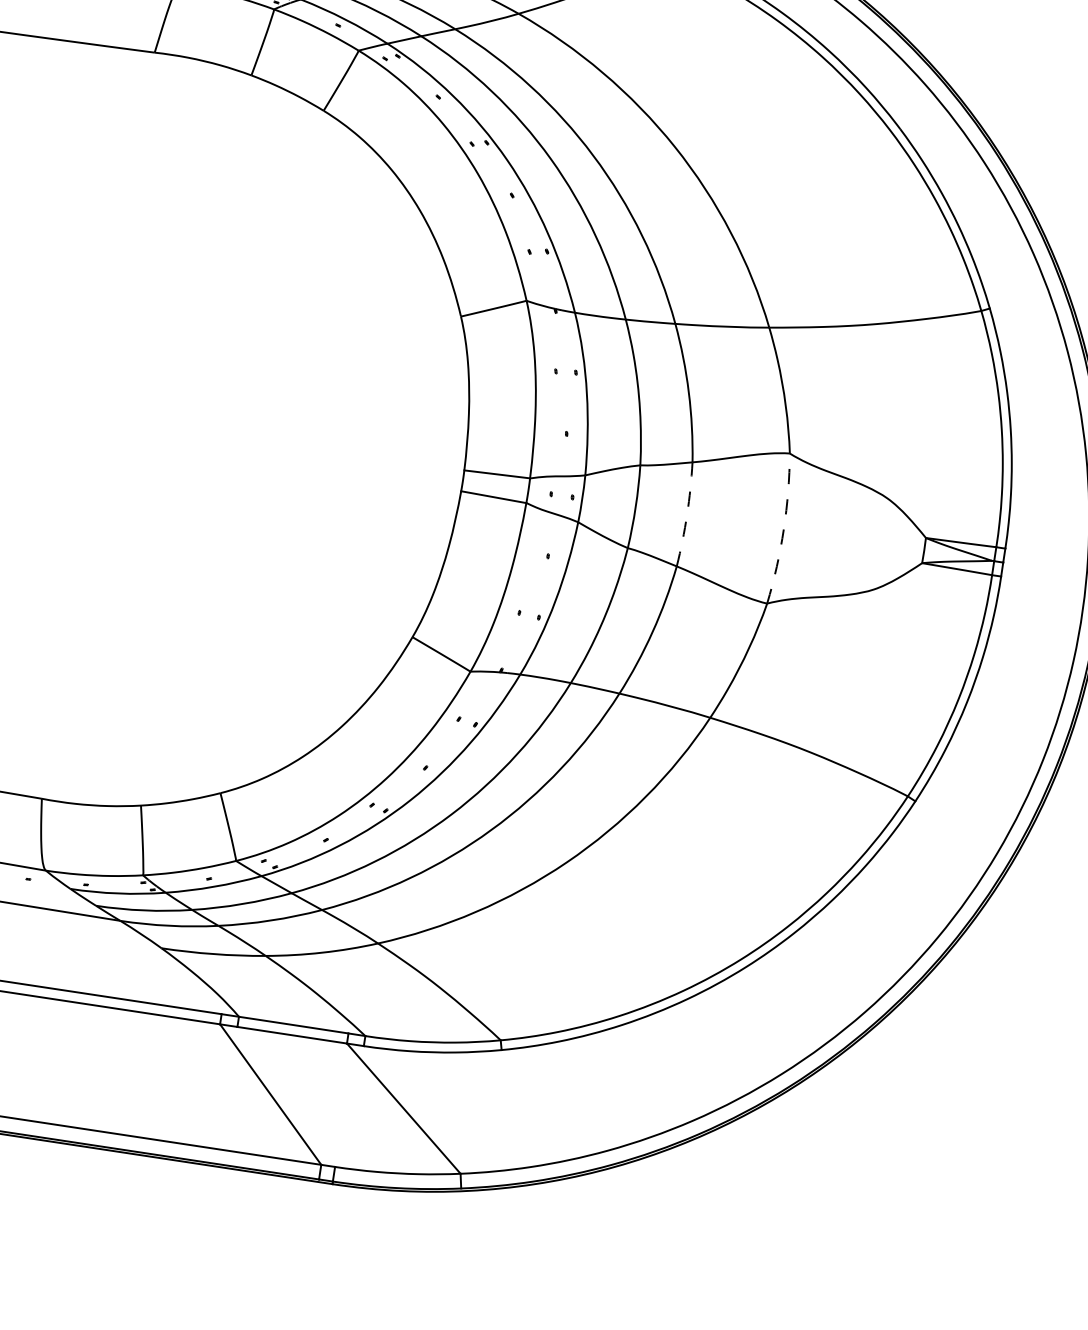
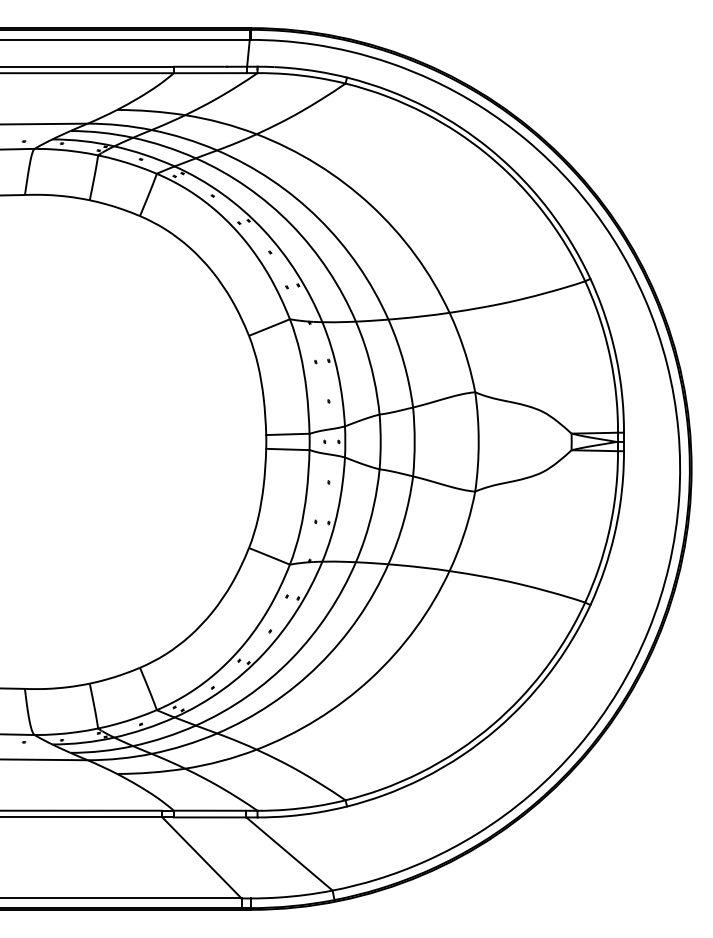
arc: (686, 514) -> (414, 441), dashed -> solid
arc: (783, 528) -> (478, 441), dashed -> solid

